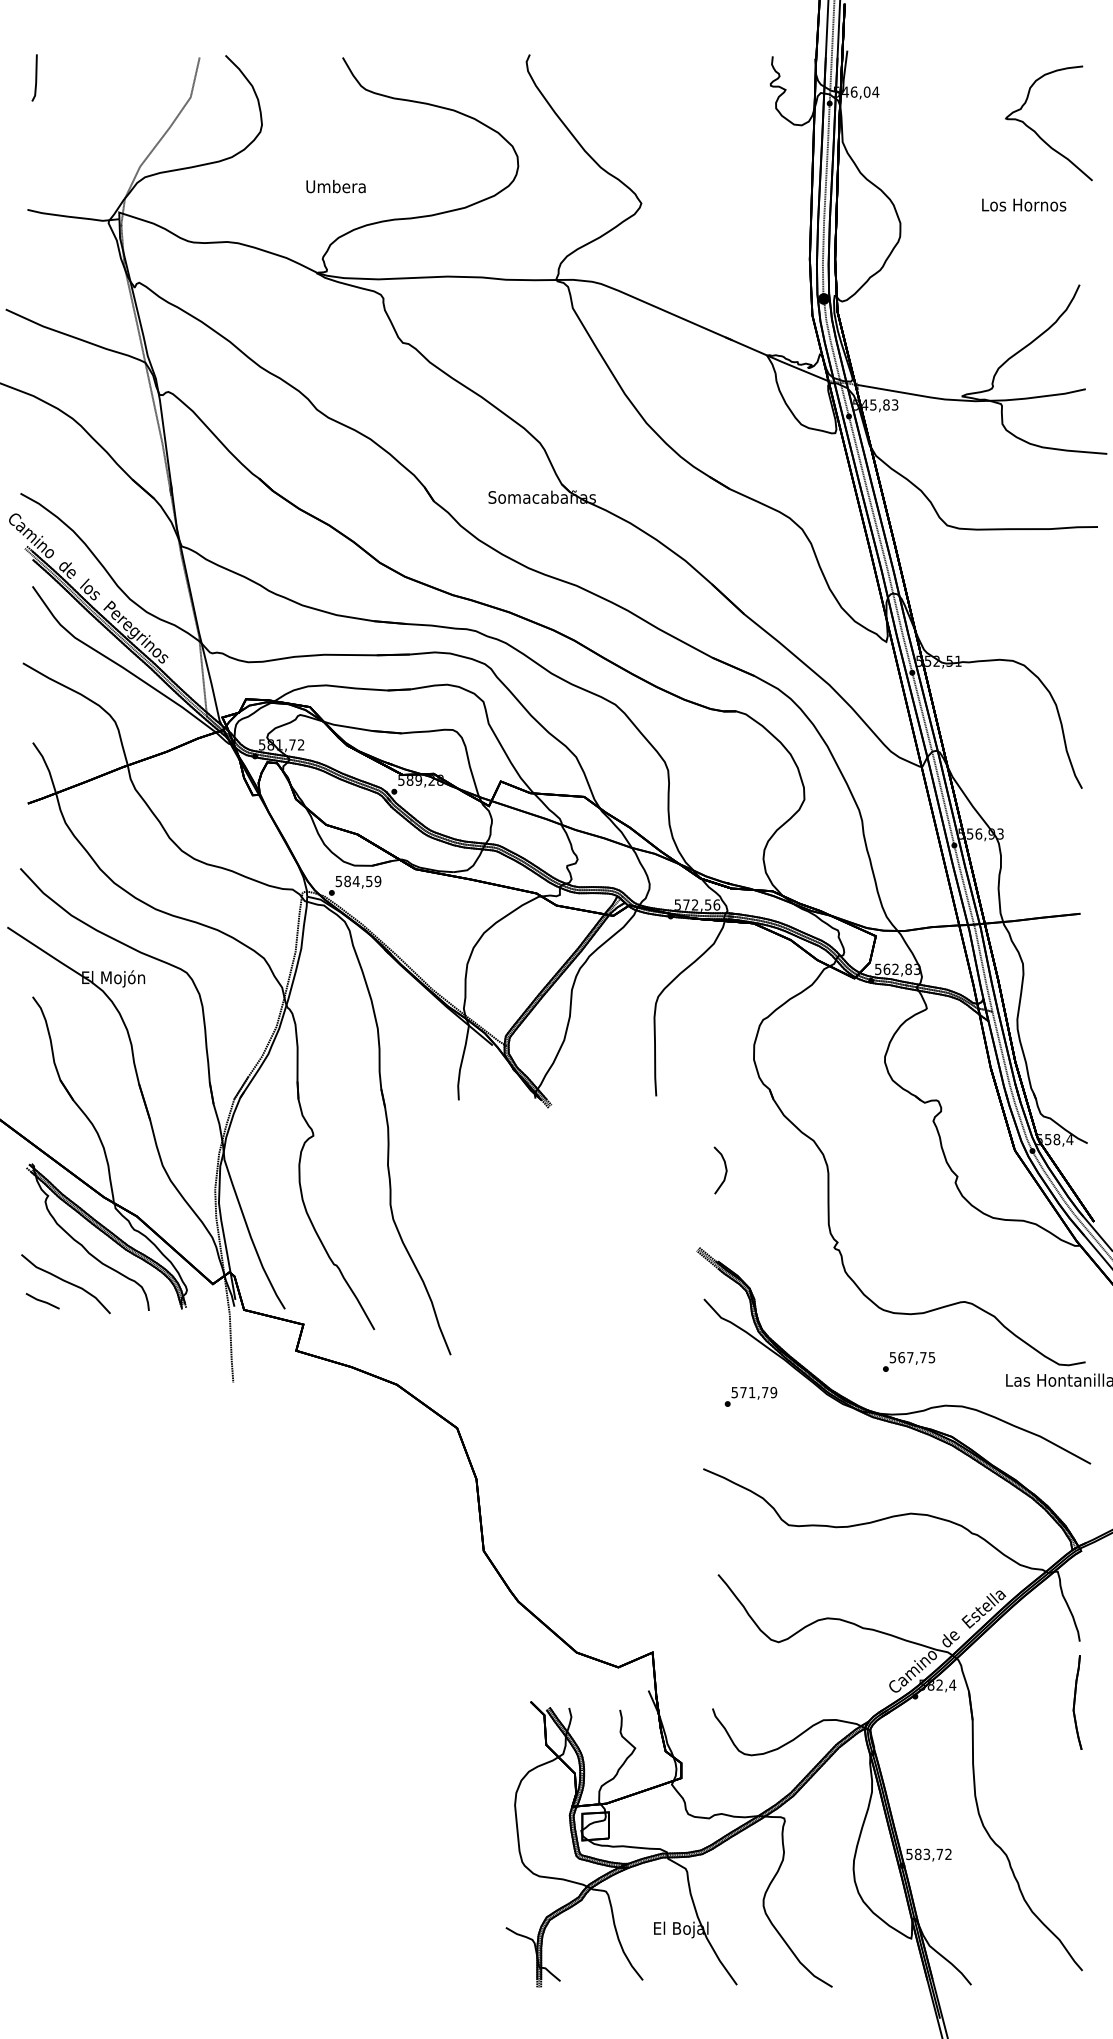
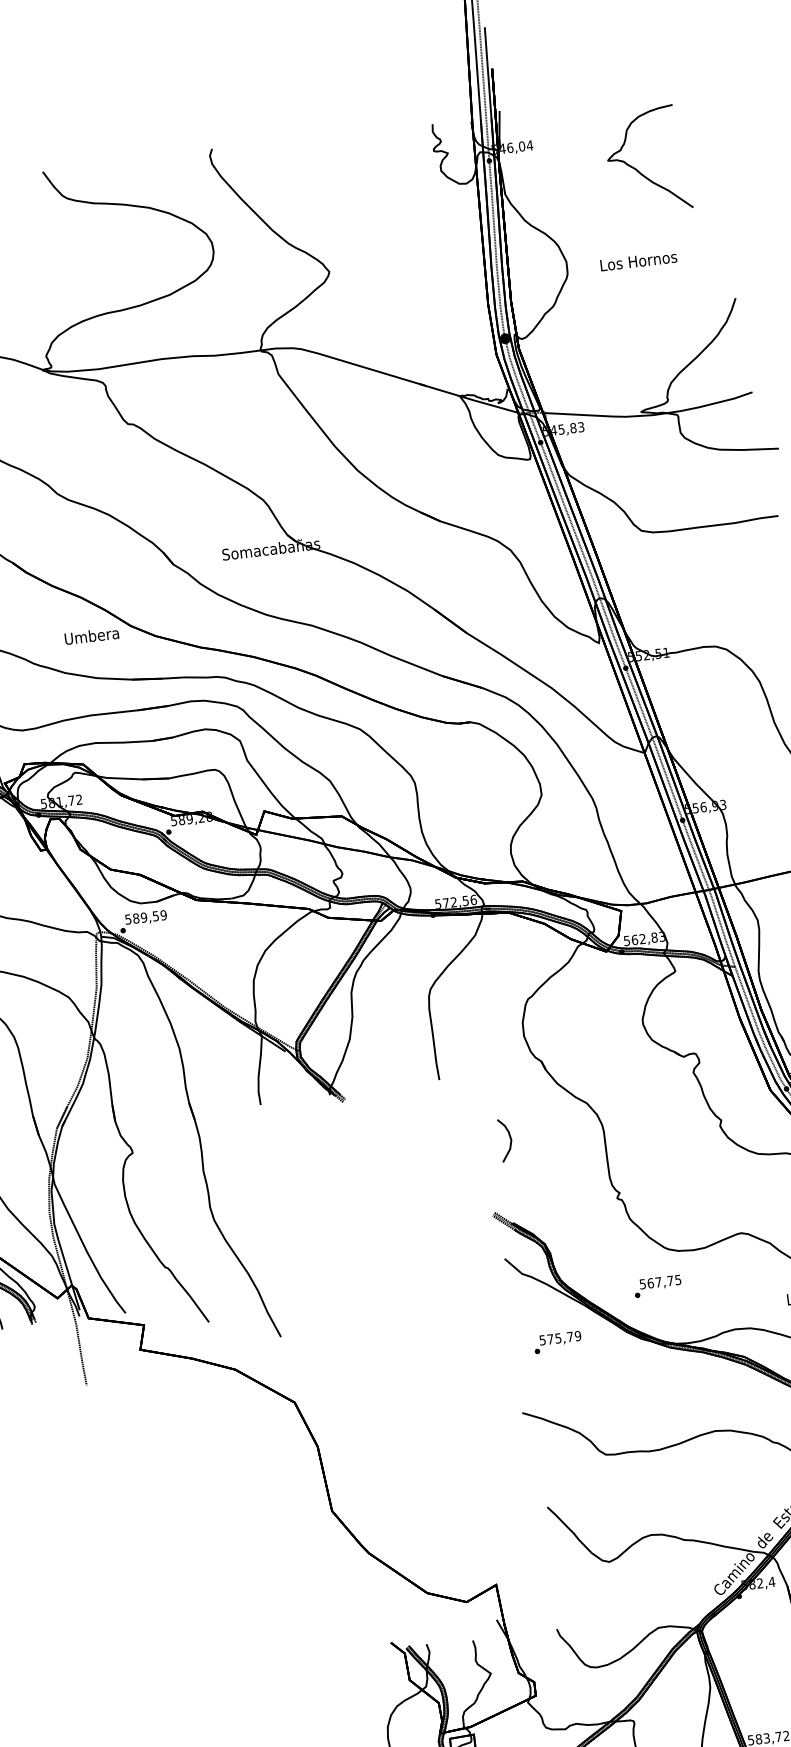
curve: (1037, 133) -> (638, 170), moved
text: (335, 186) -> (91, 636), moved
text: (1024, 204) -> (639, 260), moved
text: (355, 881) -> (143, 917), 584,59 -> 589,59
text: (909, 1361) -> (658, 1285), moved
text: (752, 1392) -> (558, 1338), 571,79 -> 575,79

